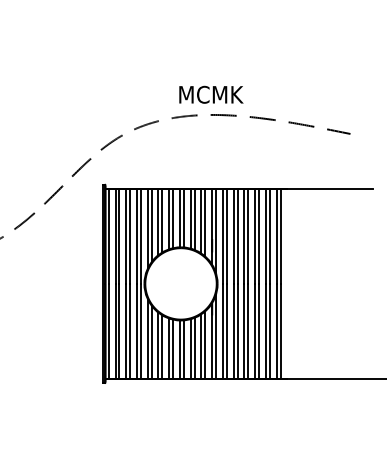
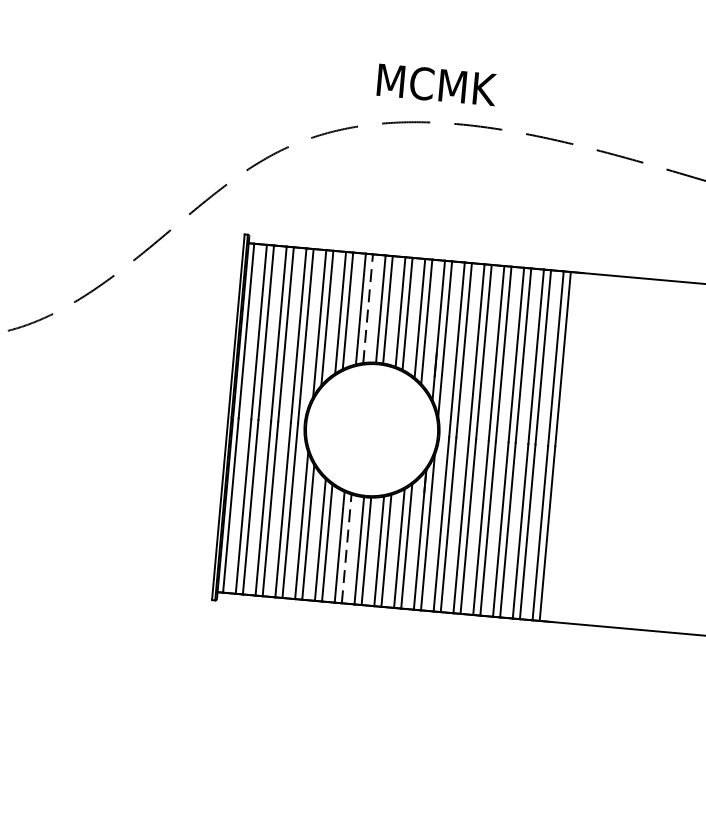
text: (211, 94) -> (437, 84), moved
line: (173, 218) -> (368, 308), solid -> dashed
line: (173, 349) -> (347, 549), solid -> dashed

